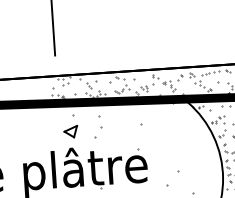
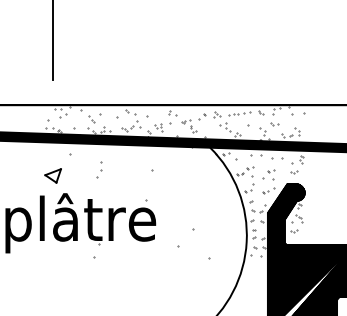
part: (98, 126) -> (99, 169), size x0.62
part: (70, 131) -> (52, 175), moved

